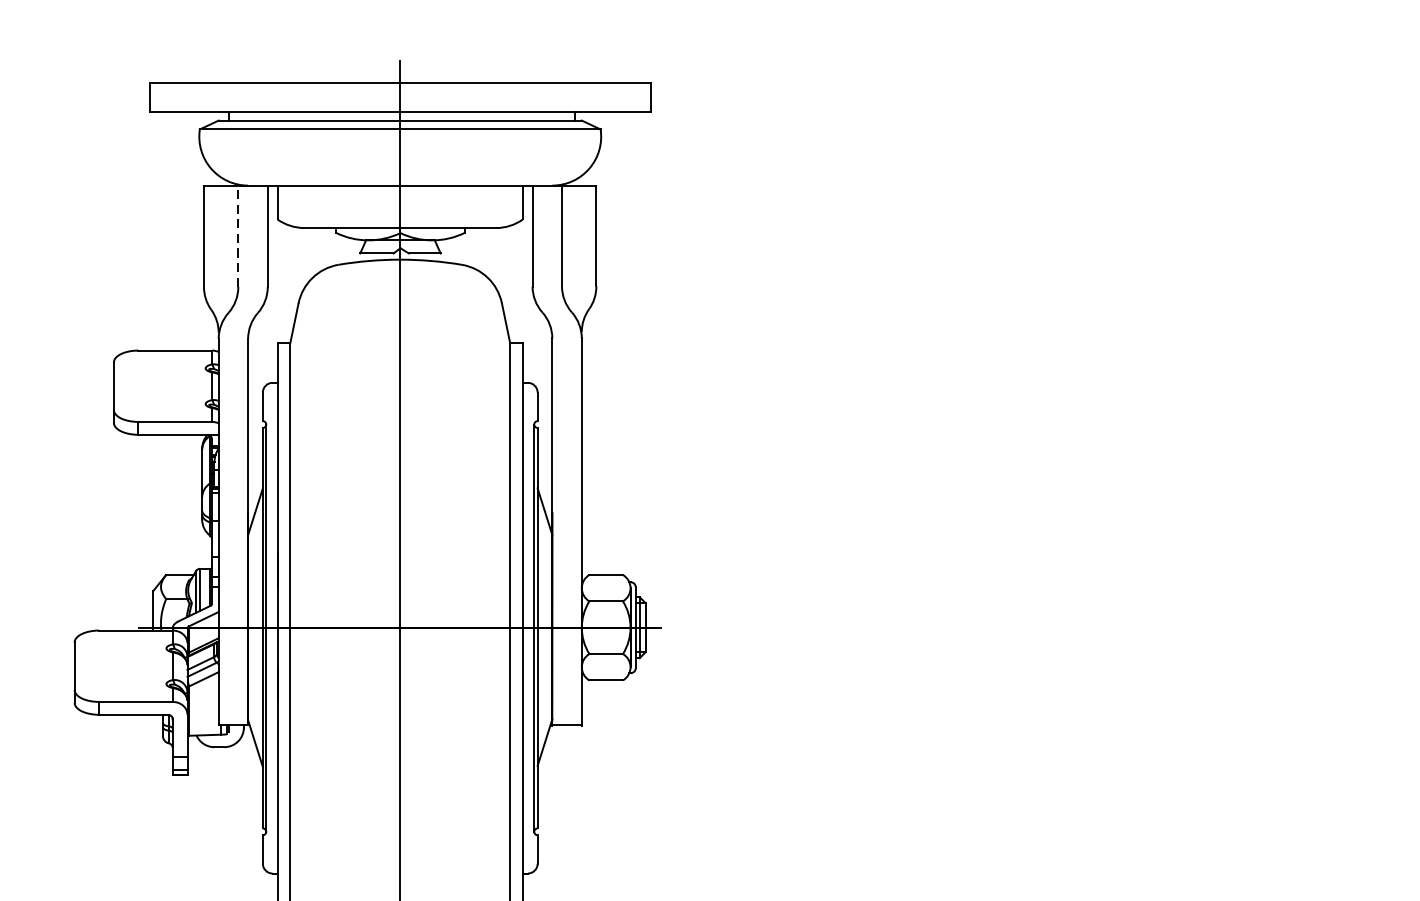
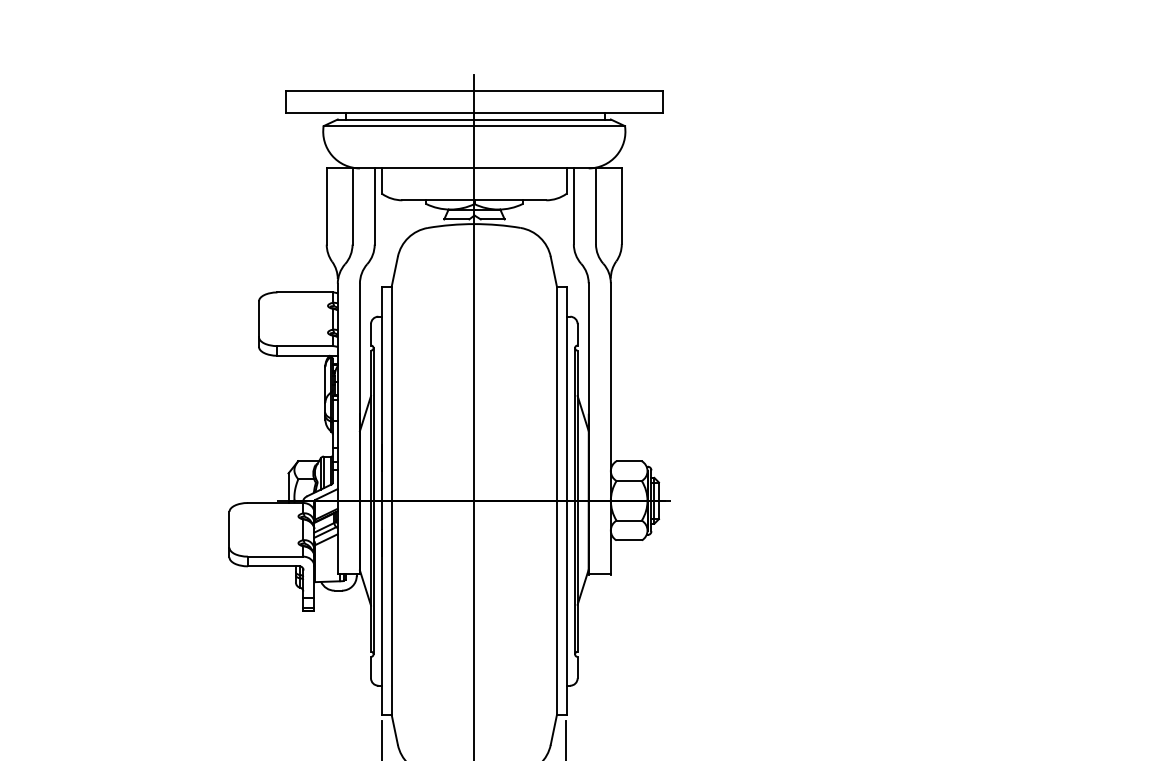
line: (238, 236) -> (352, 206), dashed -> solid

